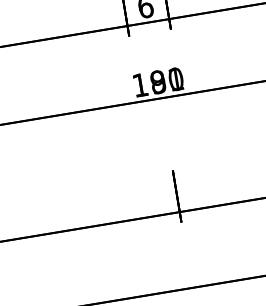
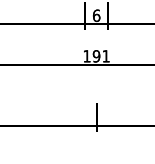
text: (165, 81) -> (100, 56), 180 -> 191

